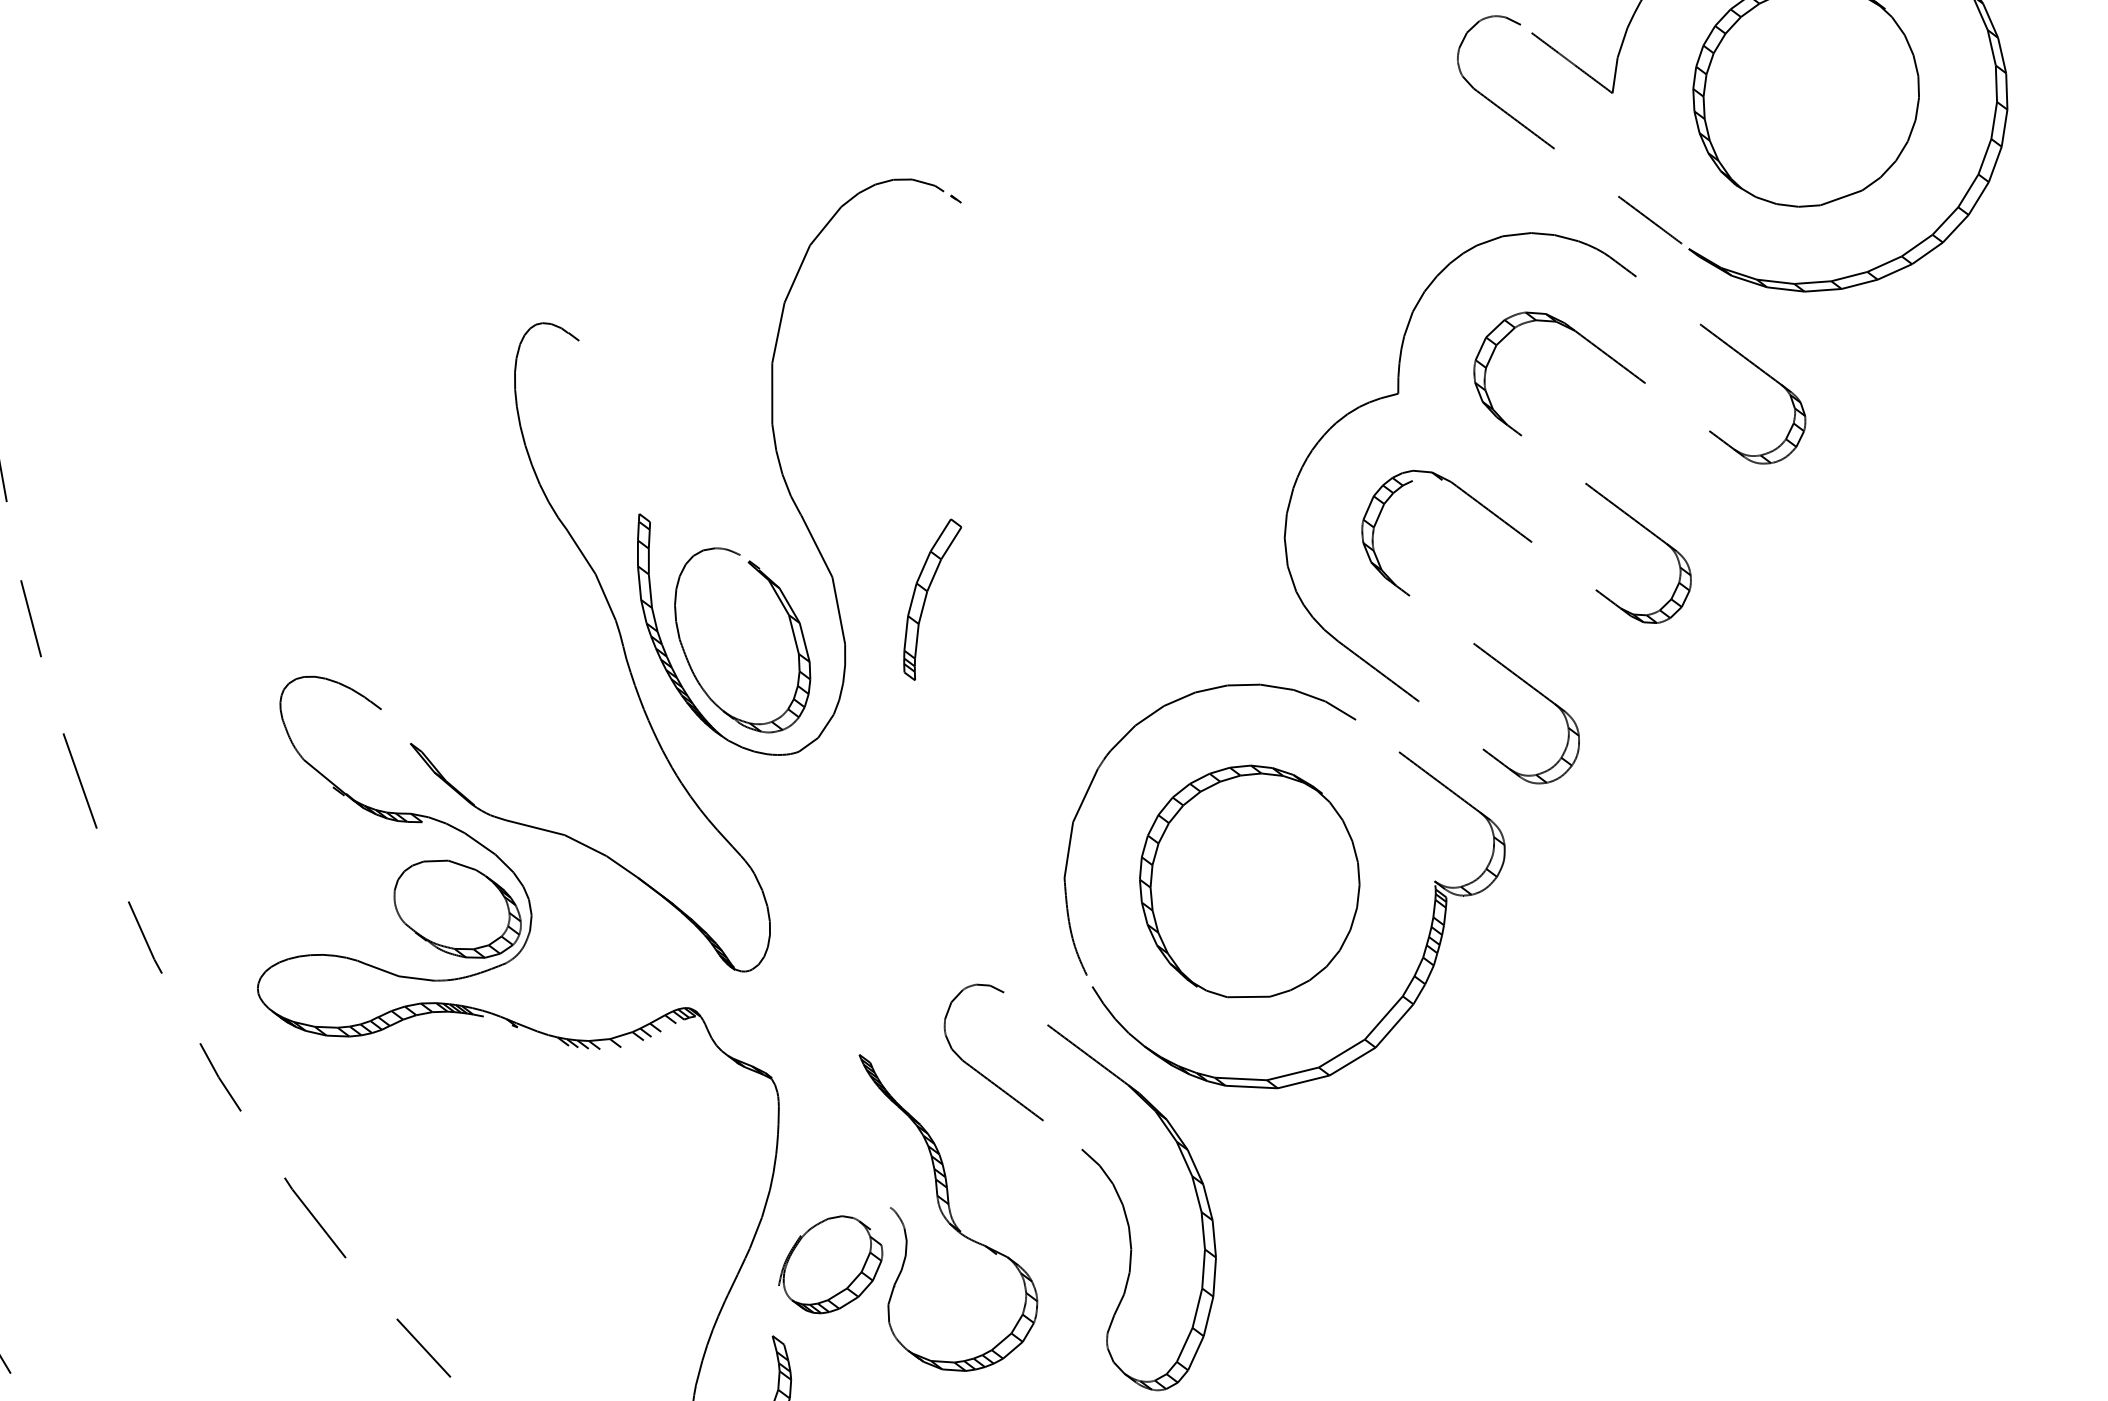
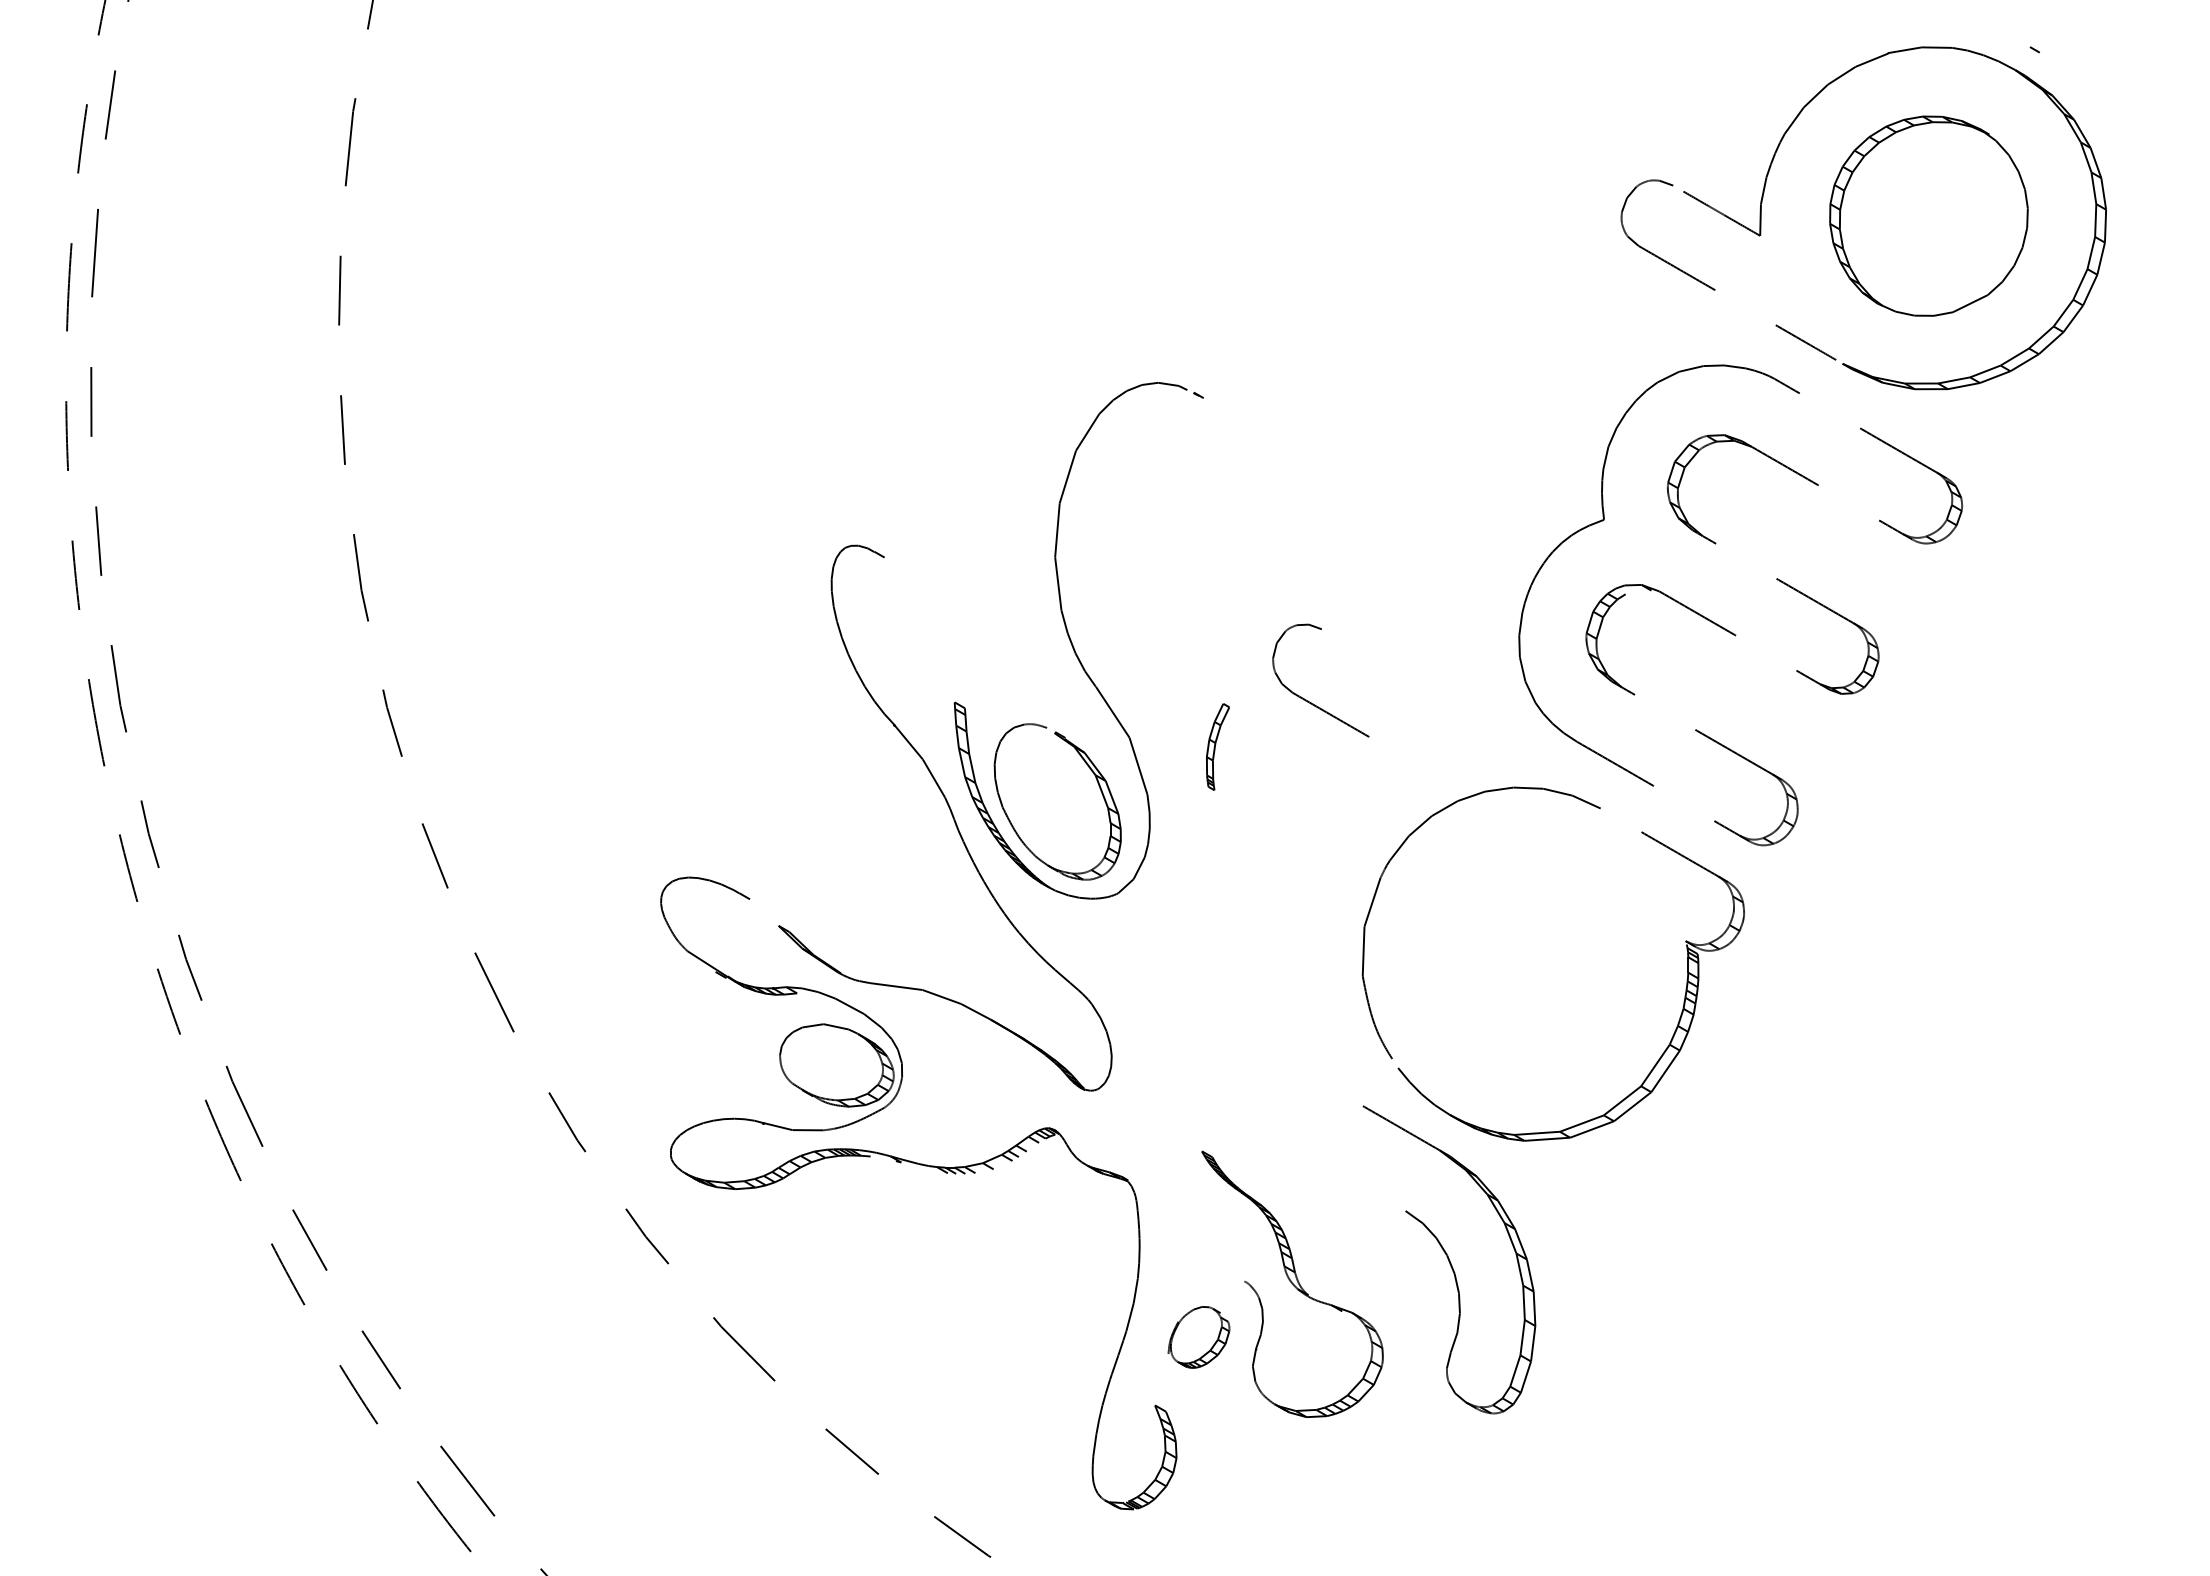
part: (930, 598) -> (1217, 746), size x0.6
part: (1249, 882) -> (1524, 961), removed
part: (979, 1071) -> (1308, 700), moved
part: (830, 1264) -> (1198, 1337), size x0.7

